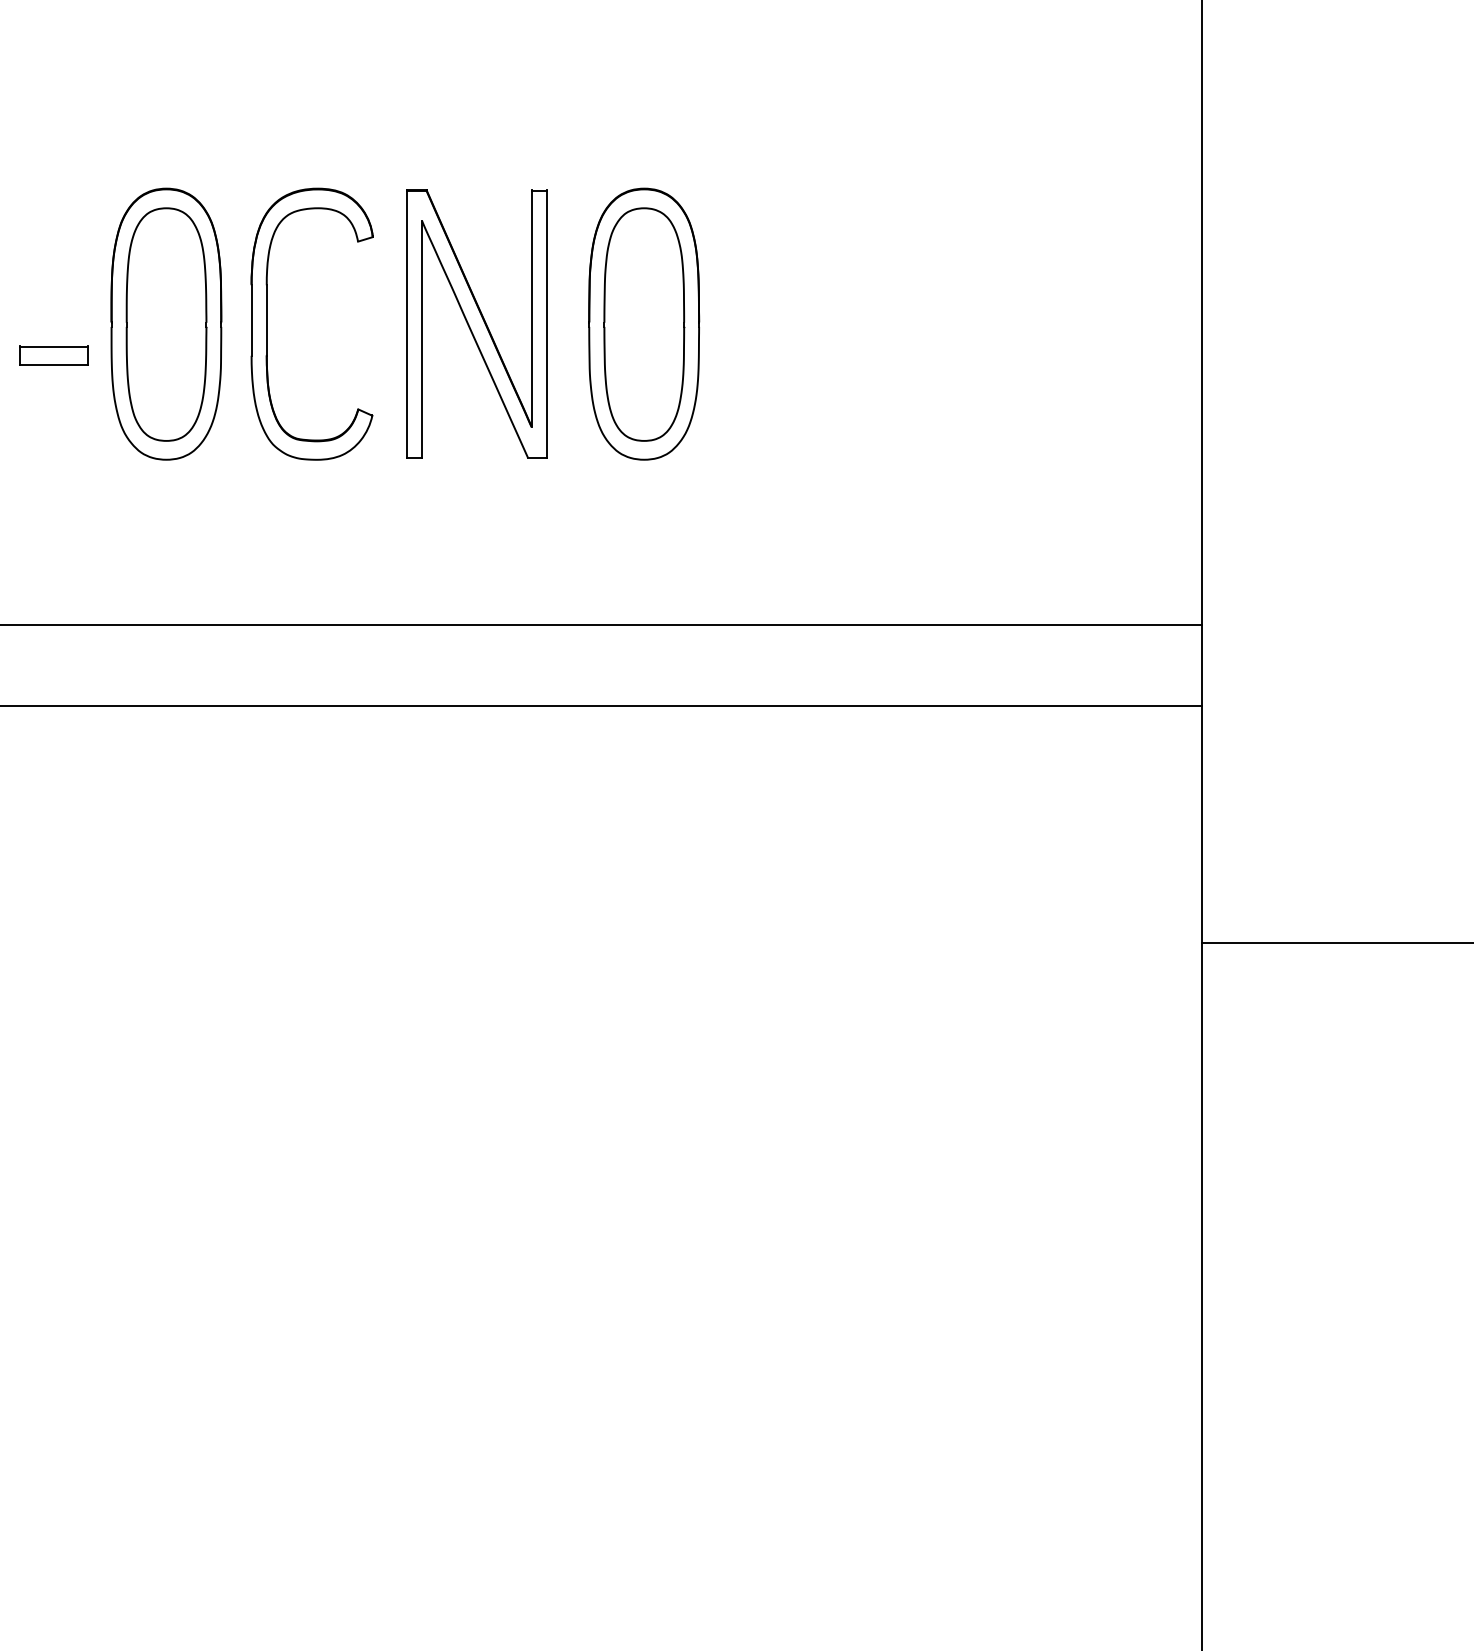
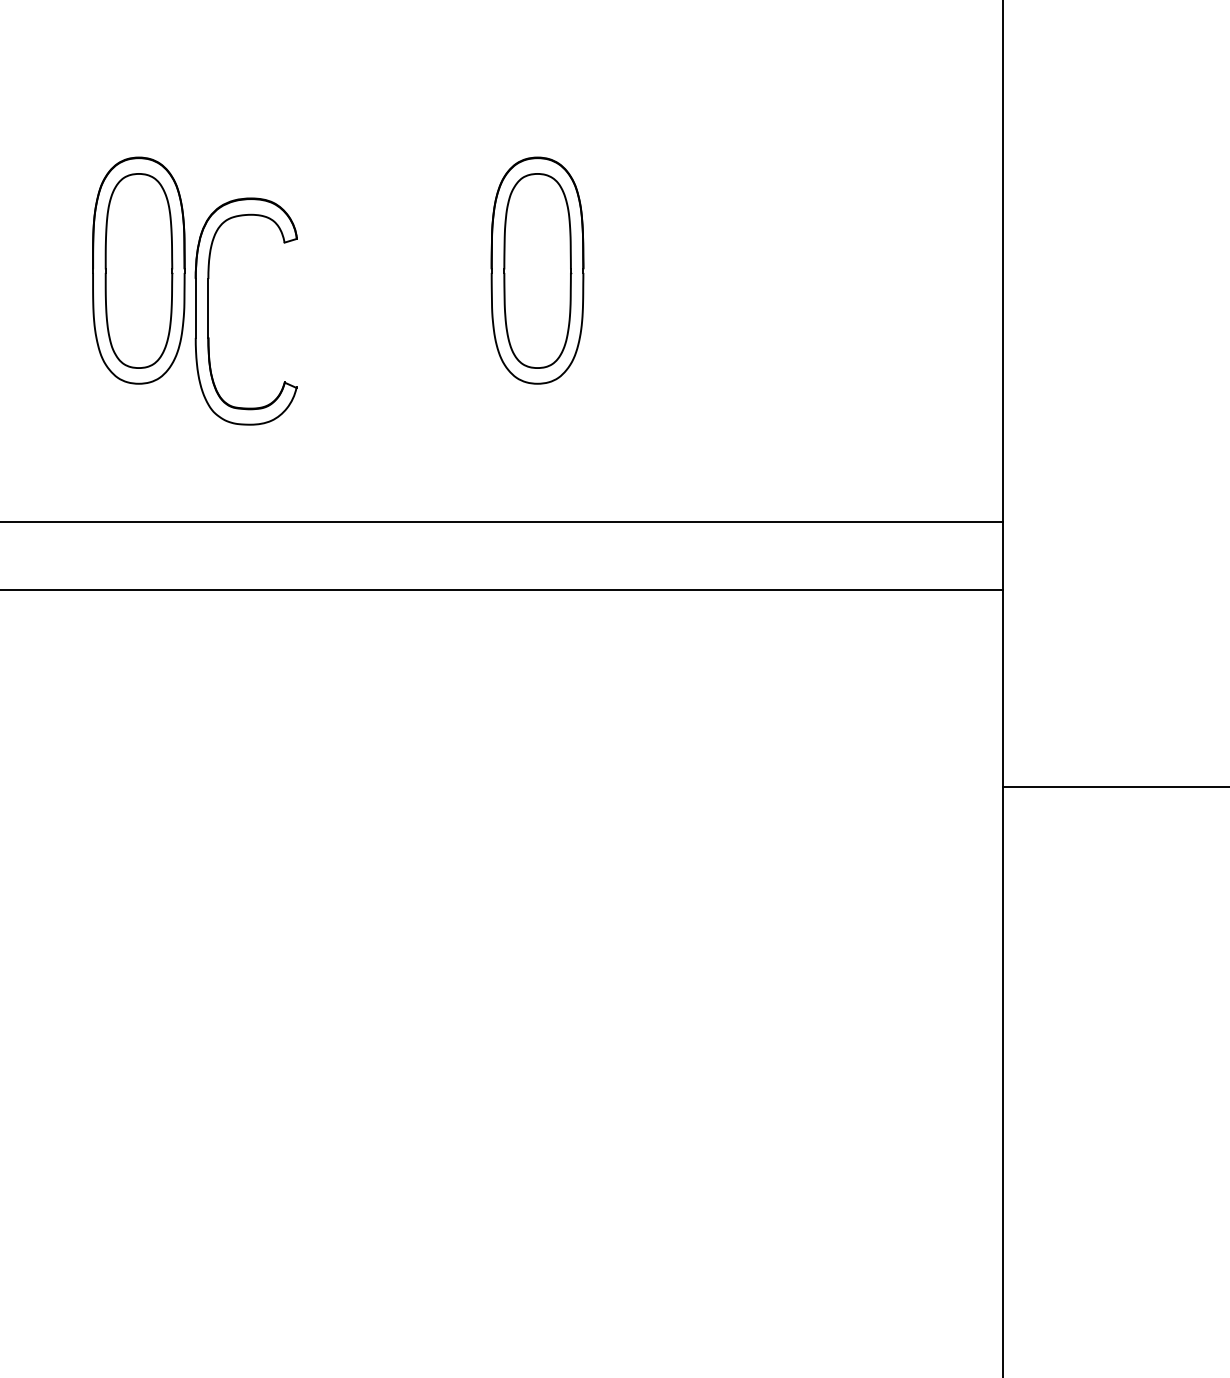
part: (267, 323) -> (209, 310), moved
part: (476, 323) -> (397, 270), removed
part: (53, 355) -> (44, 296), removed

